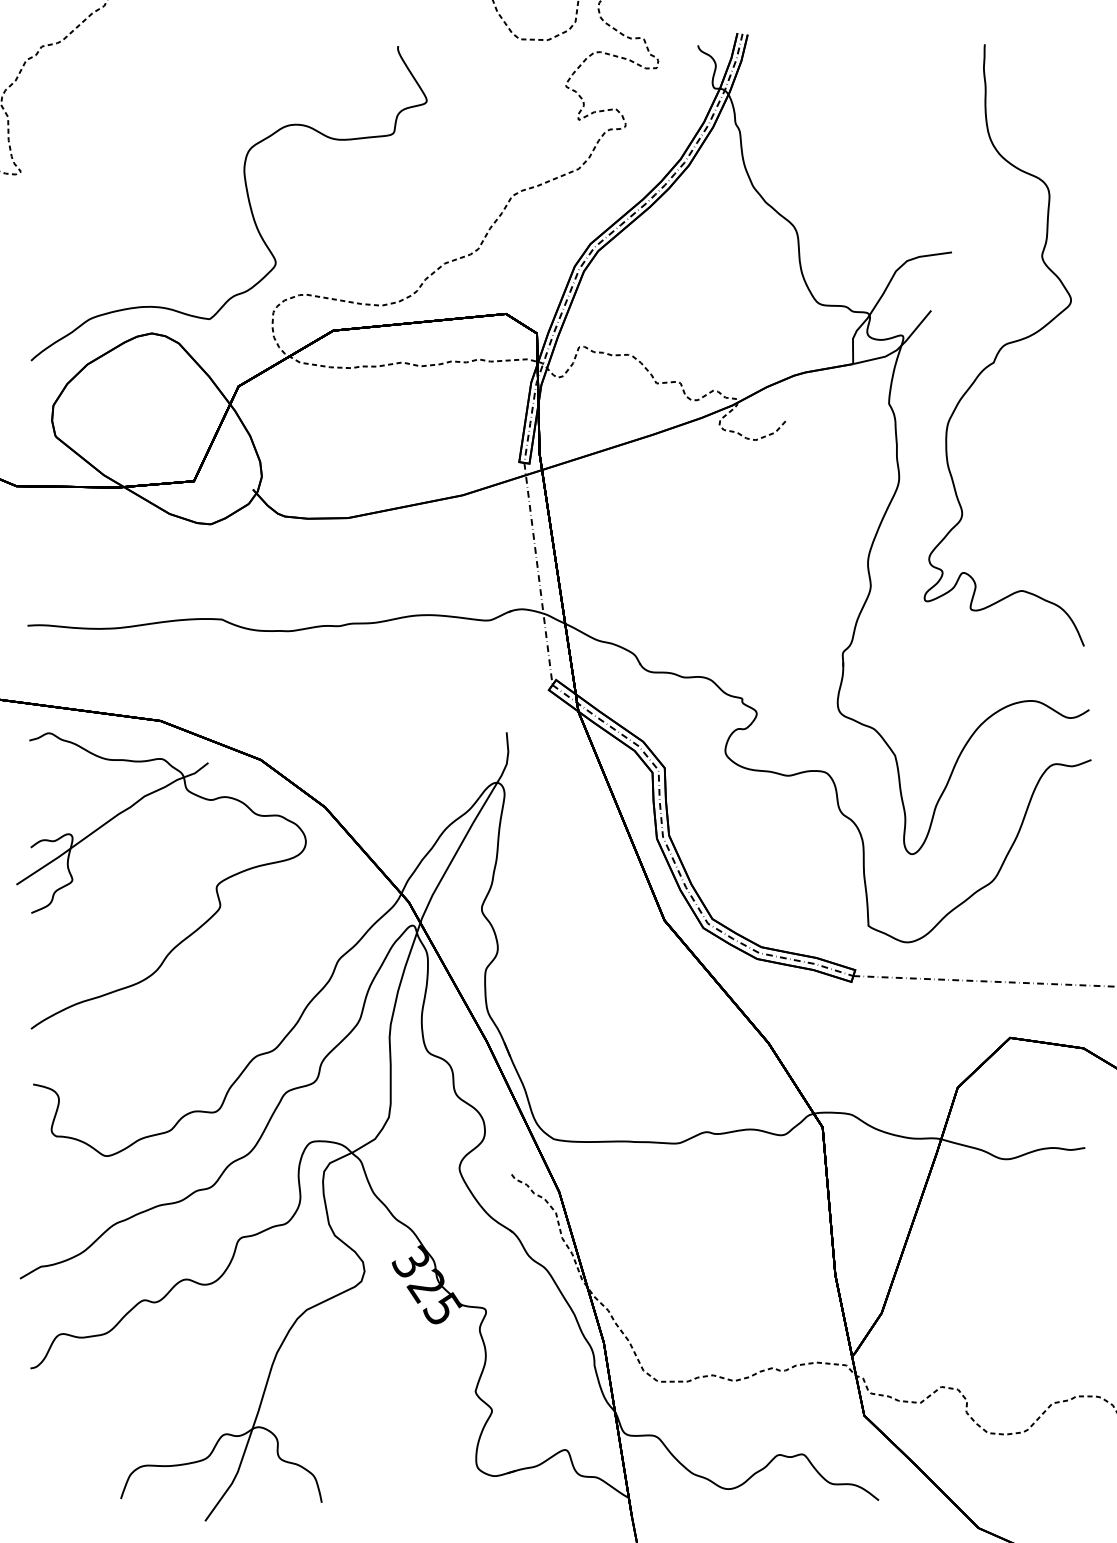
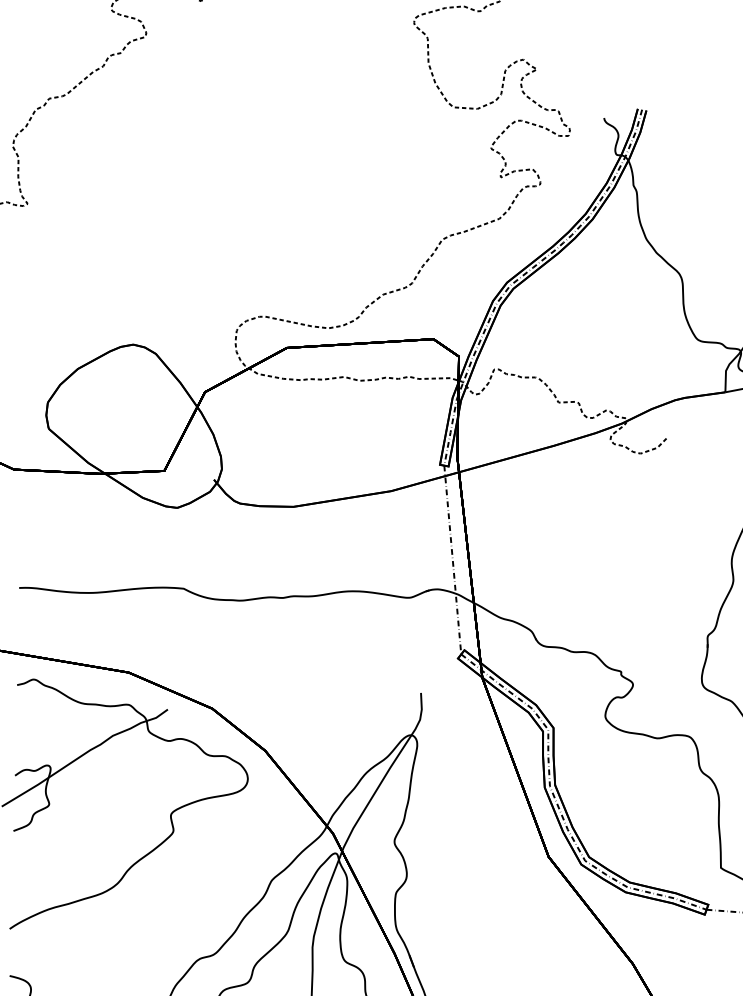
curve: (247, 199) -> (218, 234), removed

